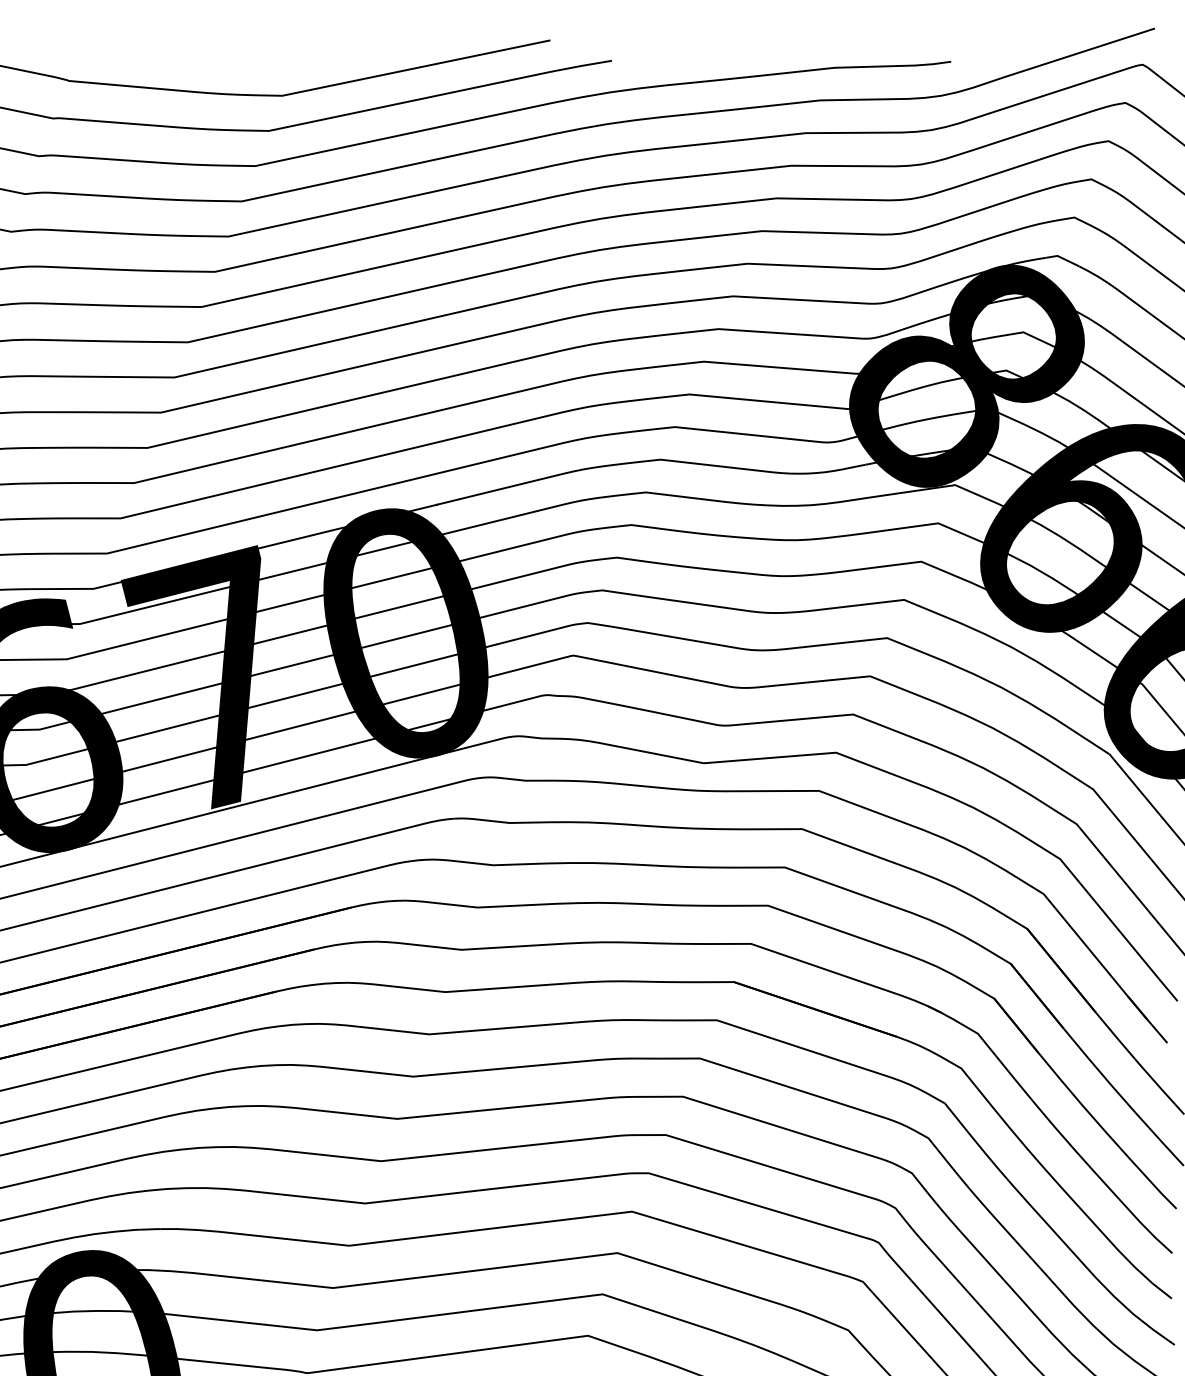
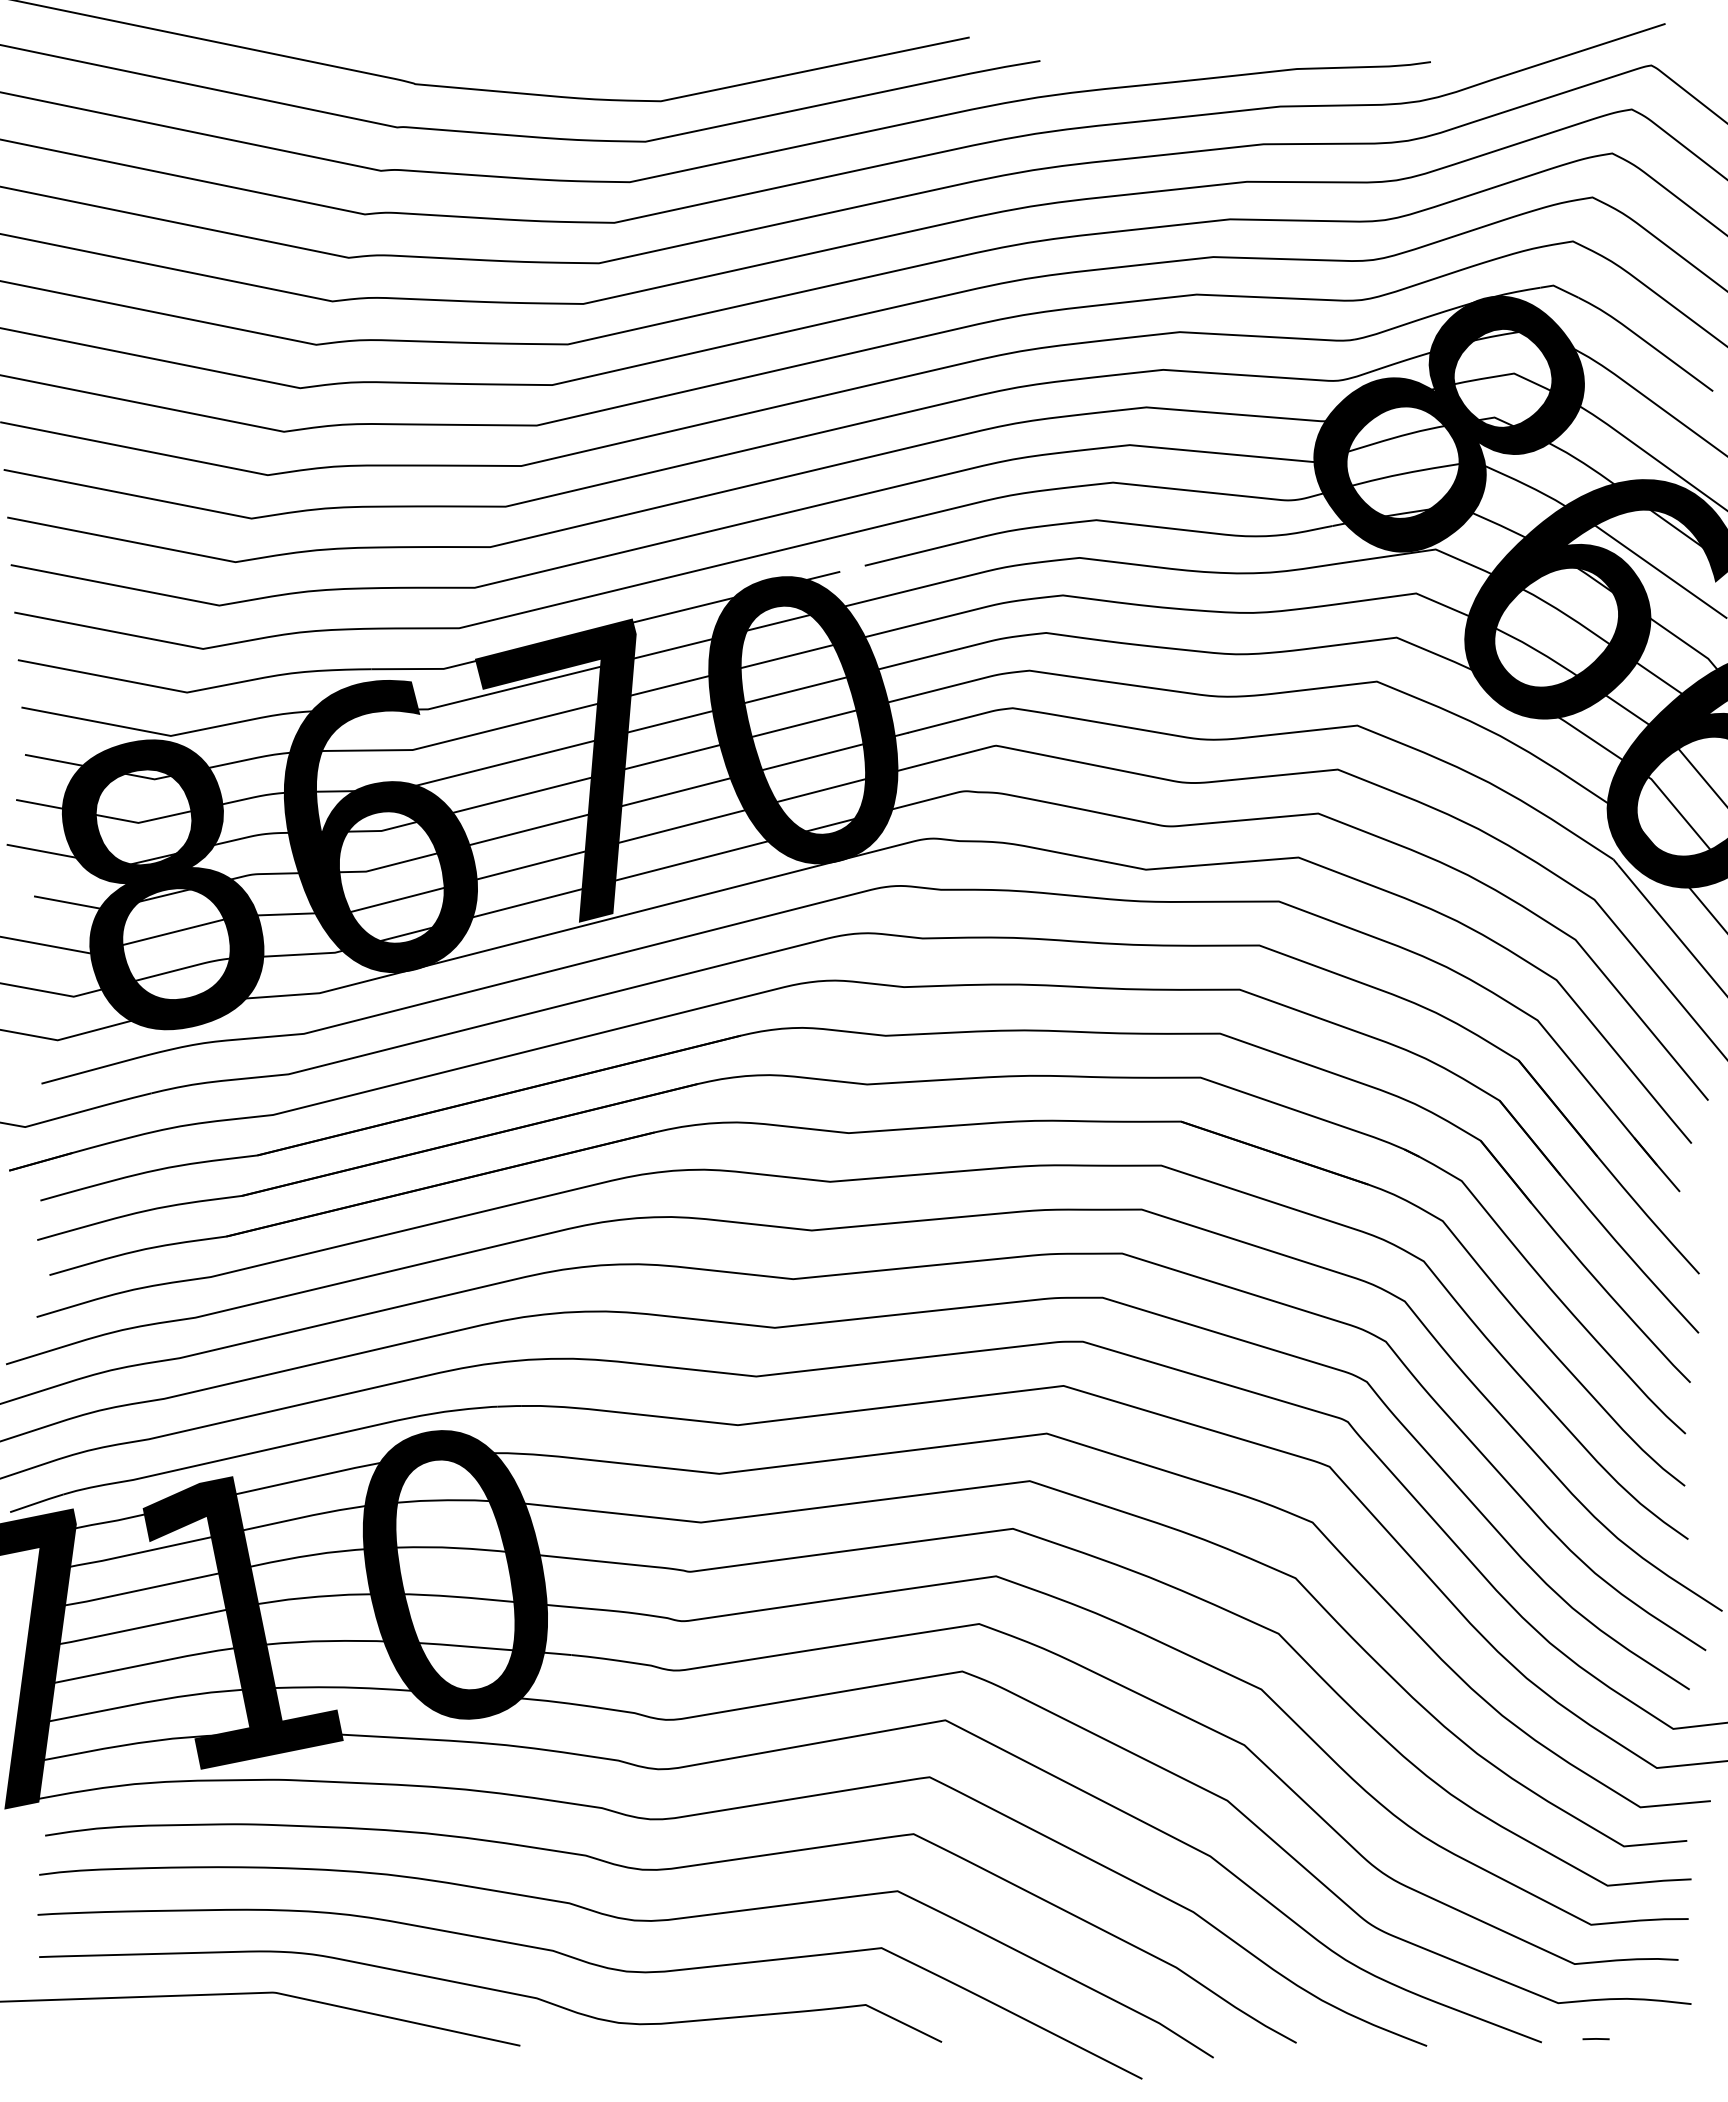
line: (447, 501) -> (851, 568), removed

